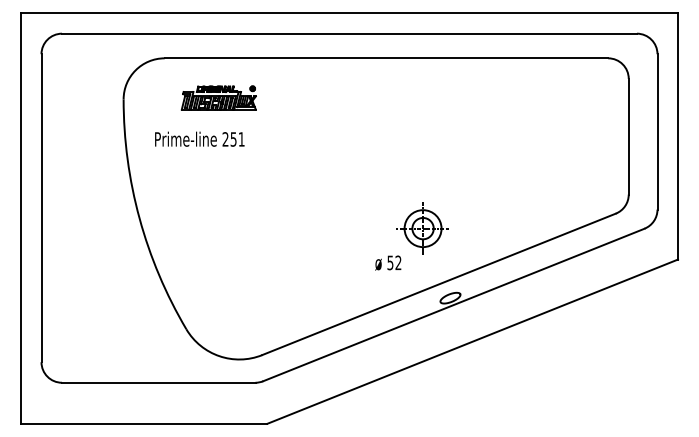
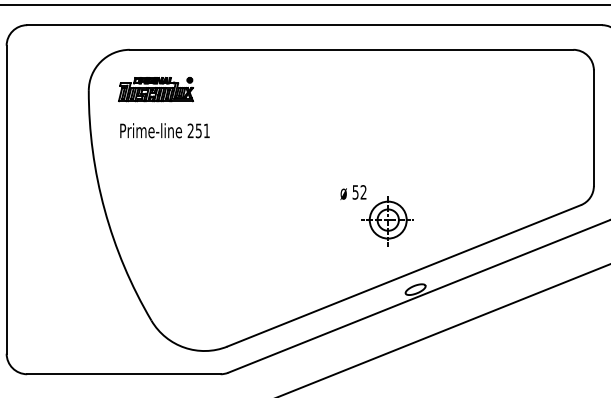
part: (218, 97) -> (155, 88), moved
text: (388, 262) -> (353, 191), moved

